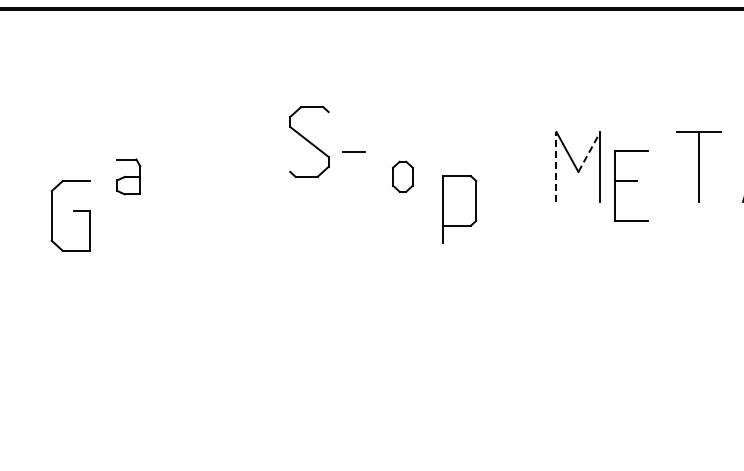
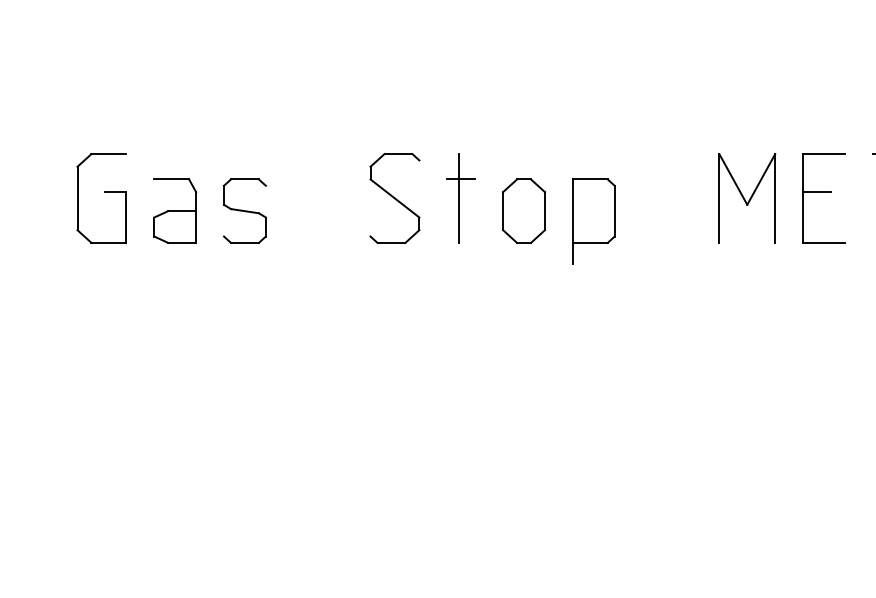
part: (309, 141) -> (395, 197), moved
line: (589, 152) -> (761, 180), dashed -> solid
line: (351, 166) -> (458, 197), added
line: (556, 166) -> (719, 197), dashed -> solid
part: (128, 176) -> (175, 210), size x1.43
part: (183, 176) -> (244, 210), added
part: (402, 176) -> (523, 210), size x1.67
part: (631, 185) -> (823, 197), moved
part: (459, 208) -> (593, 220), moved
part: (70, 215) -> (101, 197), moved

